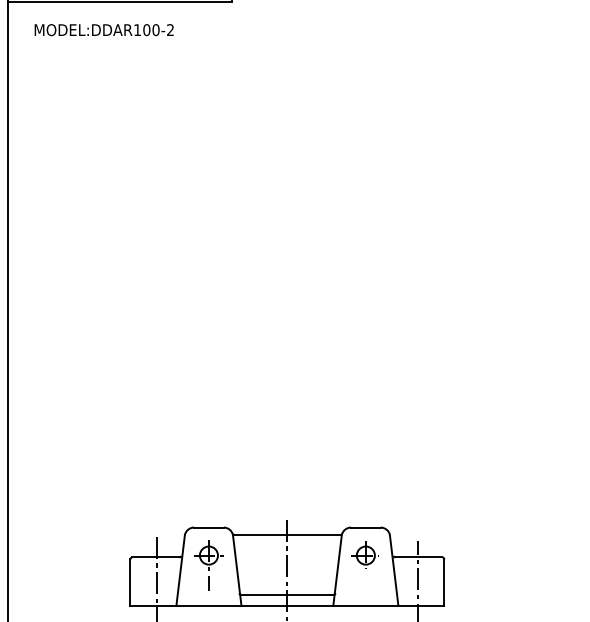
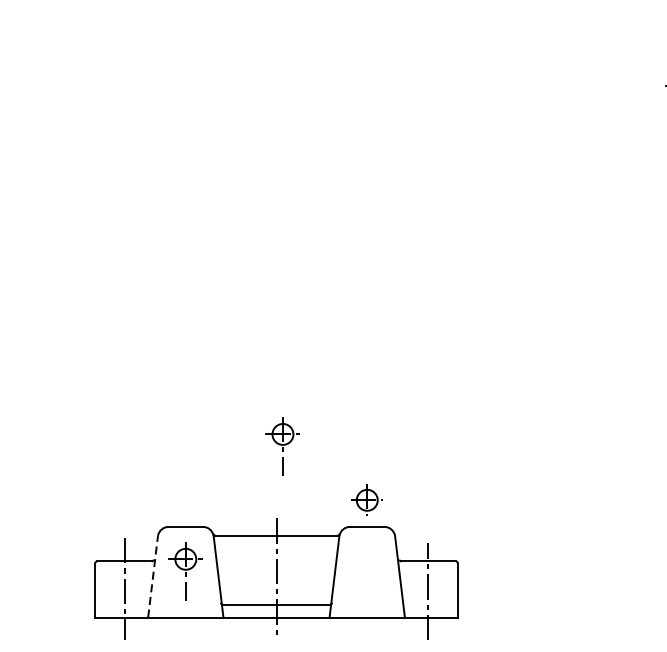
part: (292, 457) -> (282, 445), added
part: (364, 554) -> (365, 499), moved
line: (180, 570) -> (152, 576), solid -> dashed

